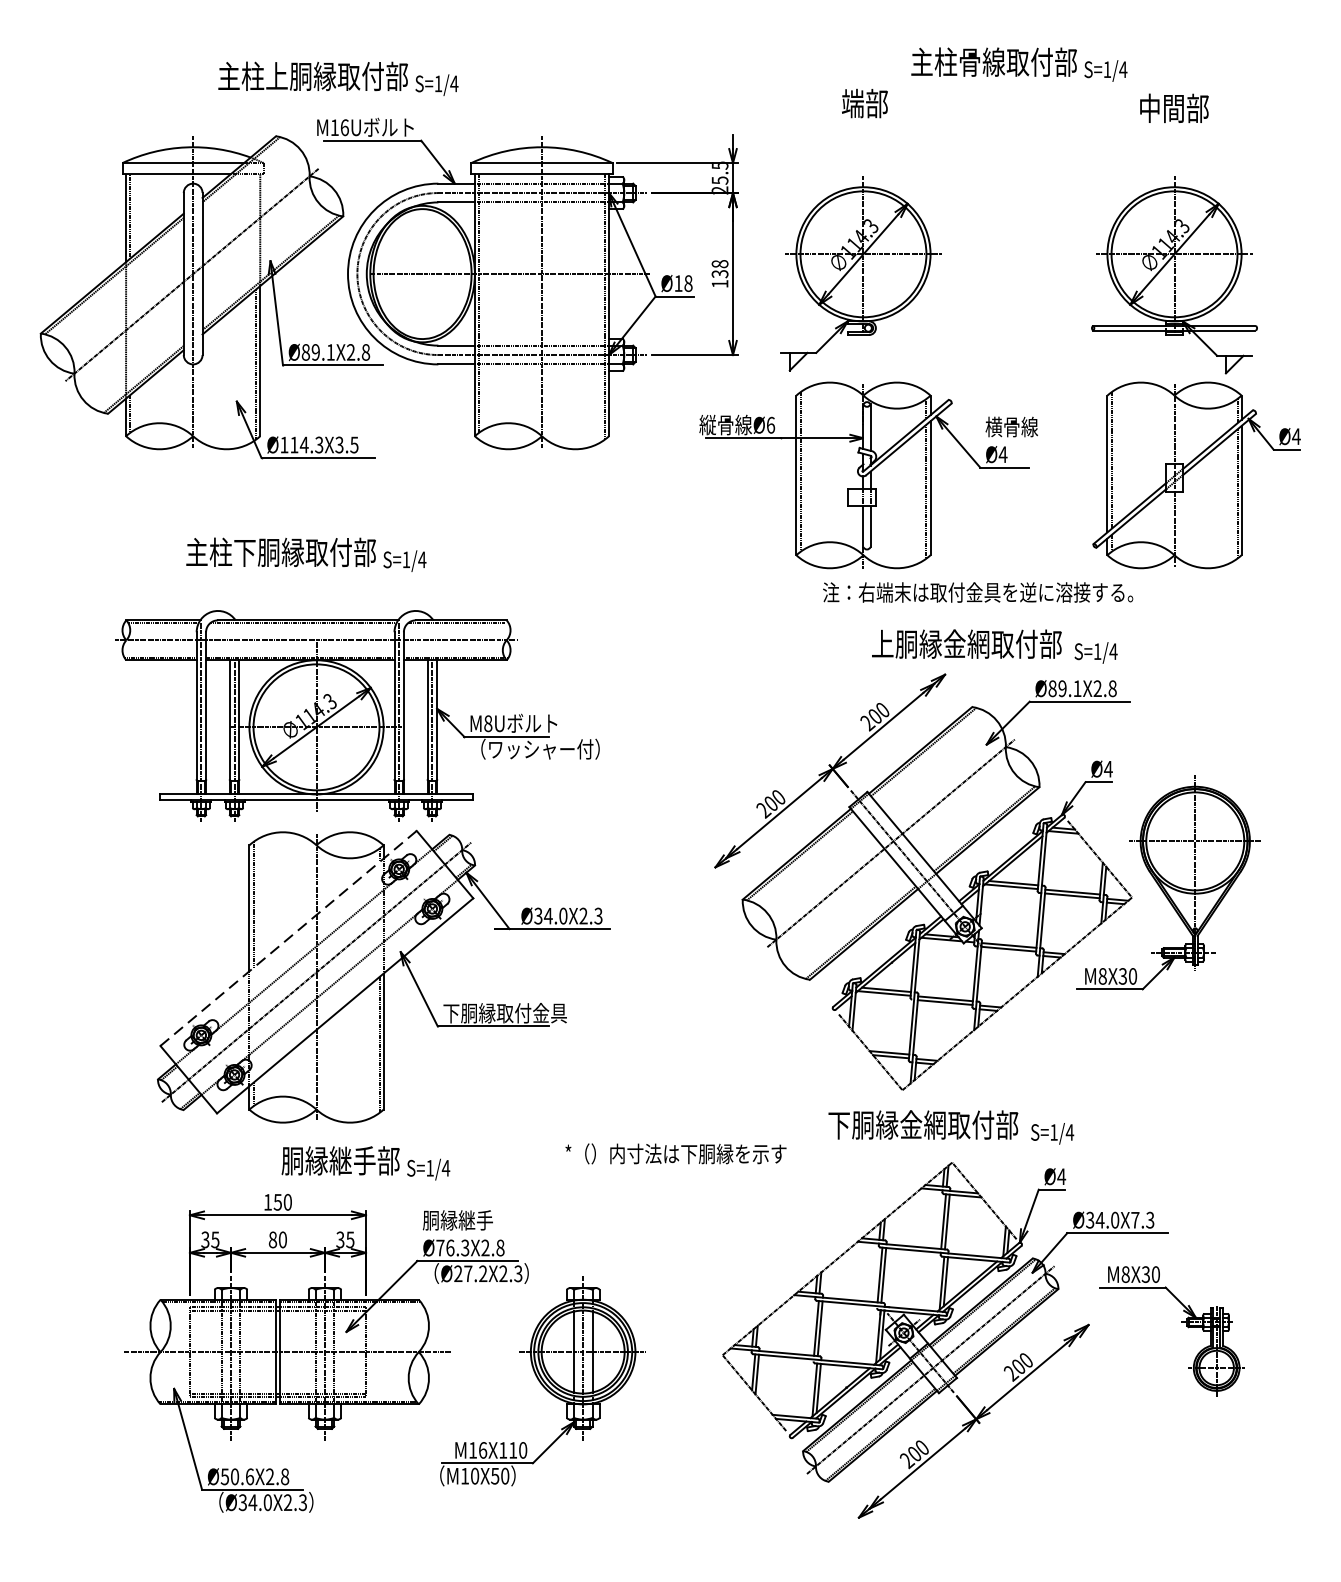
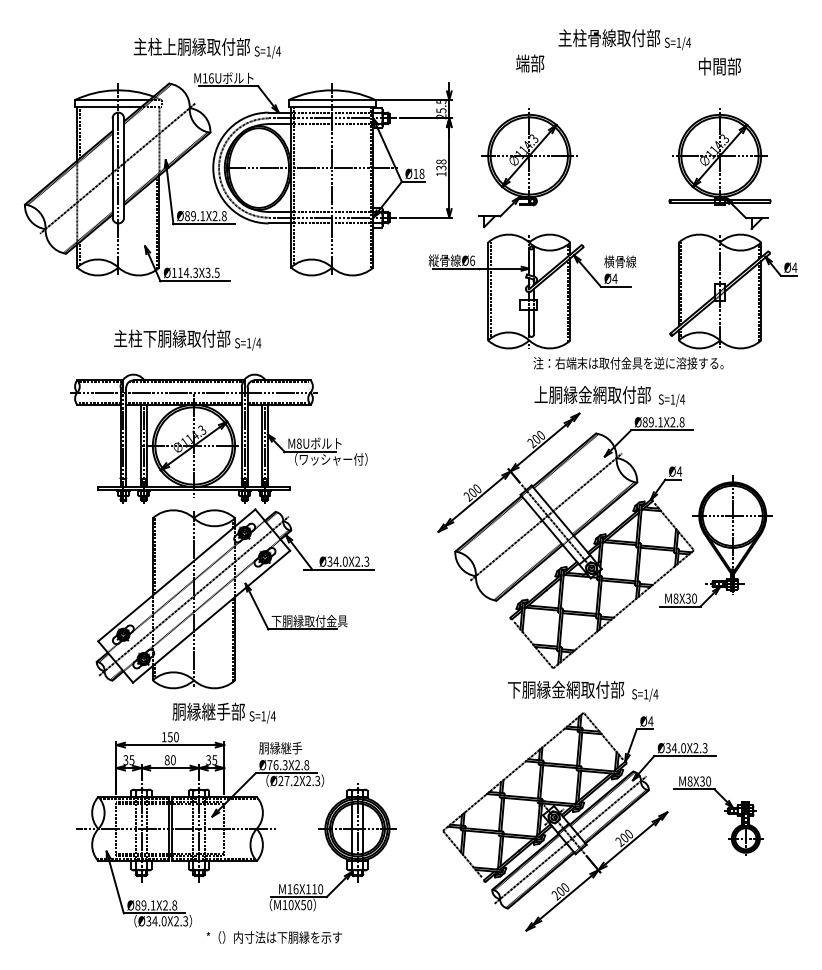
text: (977, 592) -> (628, 363), moved
line: (288, 938) -> (176, 575), dashed -> solid
text: (674, 1153) -> (273, 937), moved
text: (1134, 1220) -> (695, 748), Ø34.0X7.3 -> Ø34.0X2.3
text: (237, 1476) -> (145, 905), Ø50.6X2.8 -> Ø89.1X2.8

